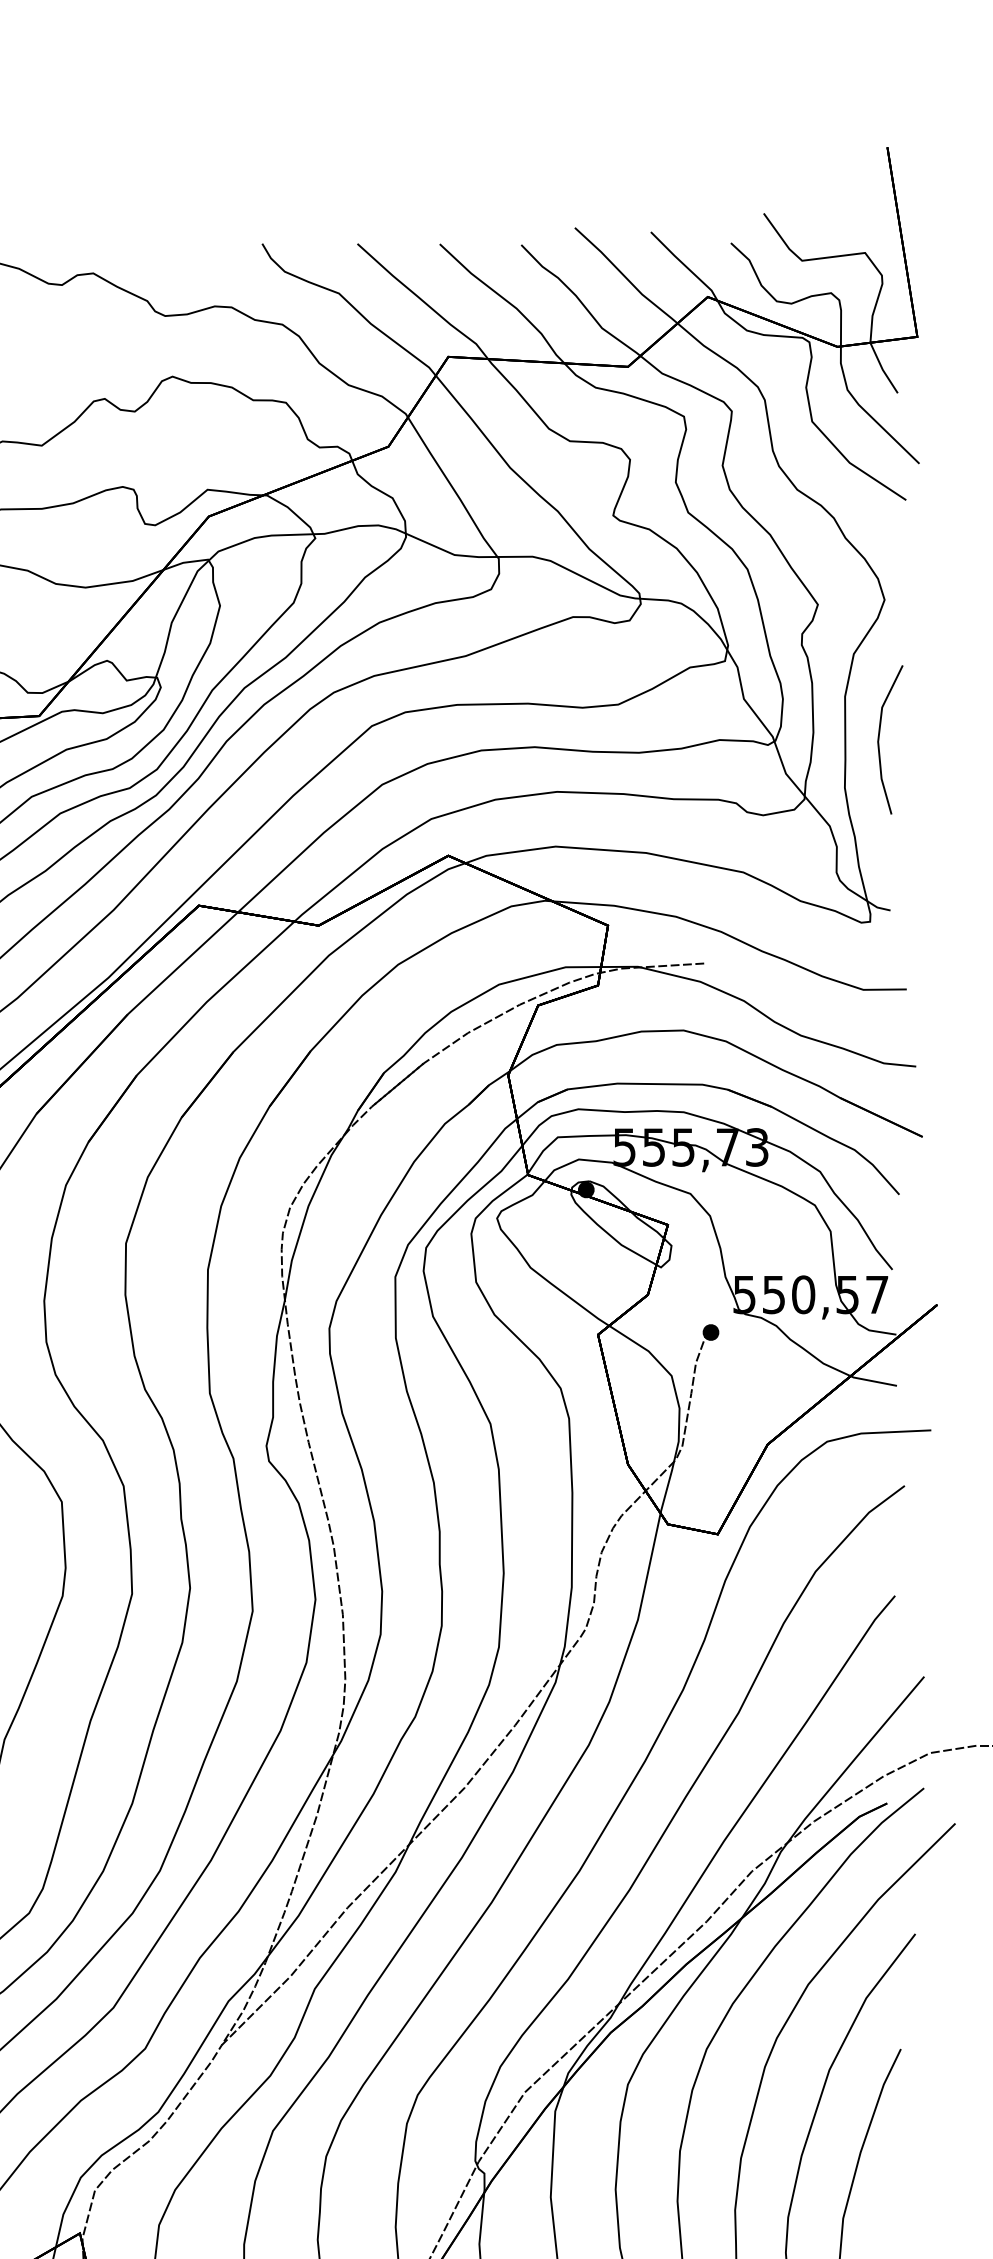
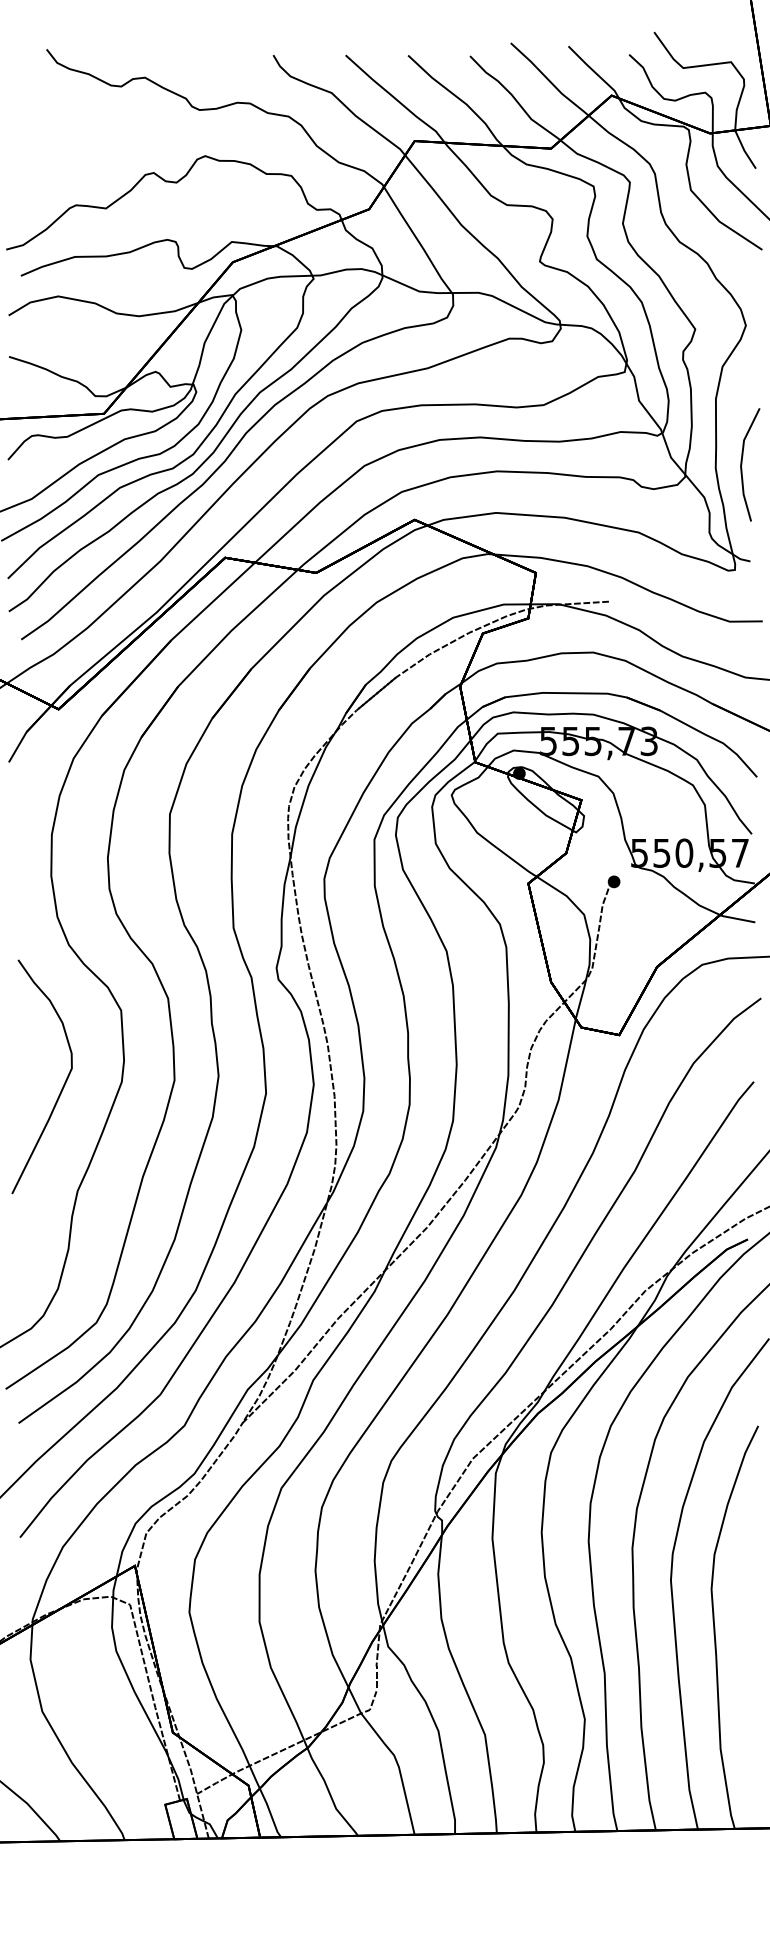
line: (880, 739) -> (742, 464), moved

